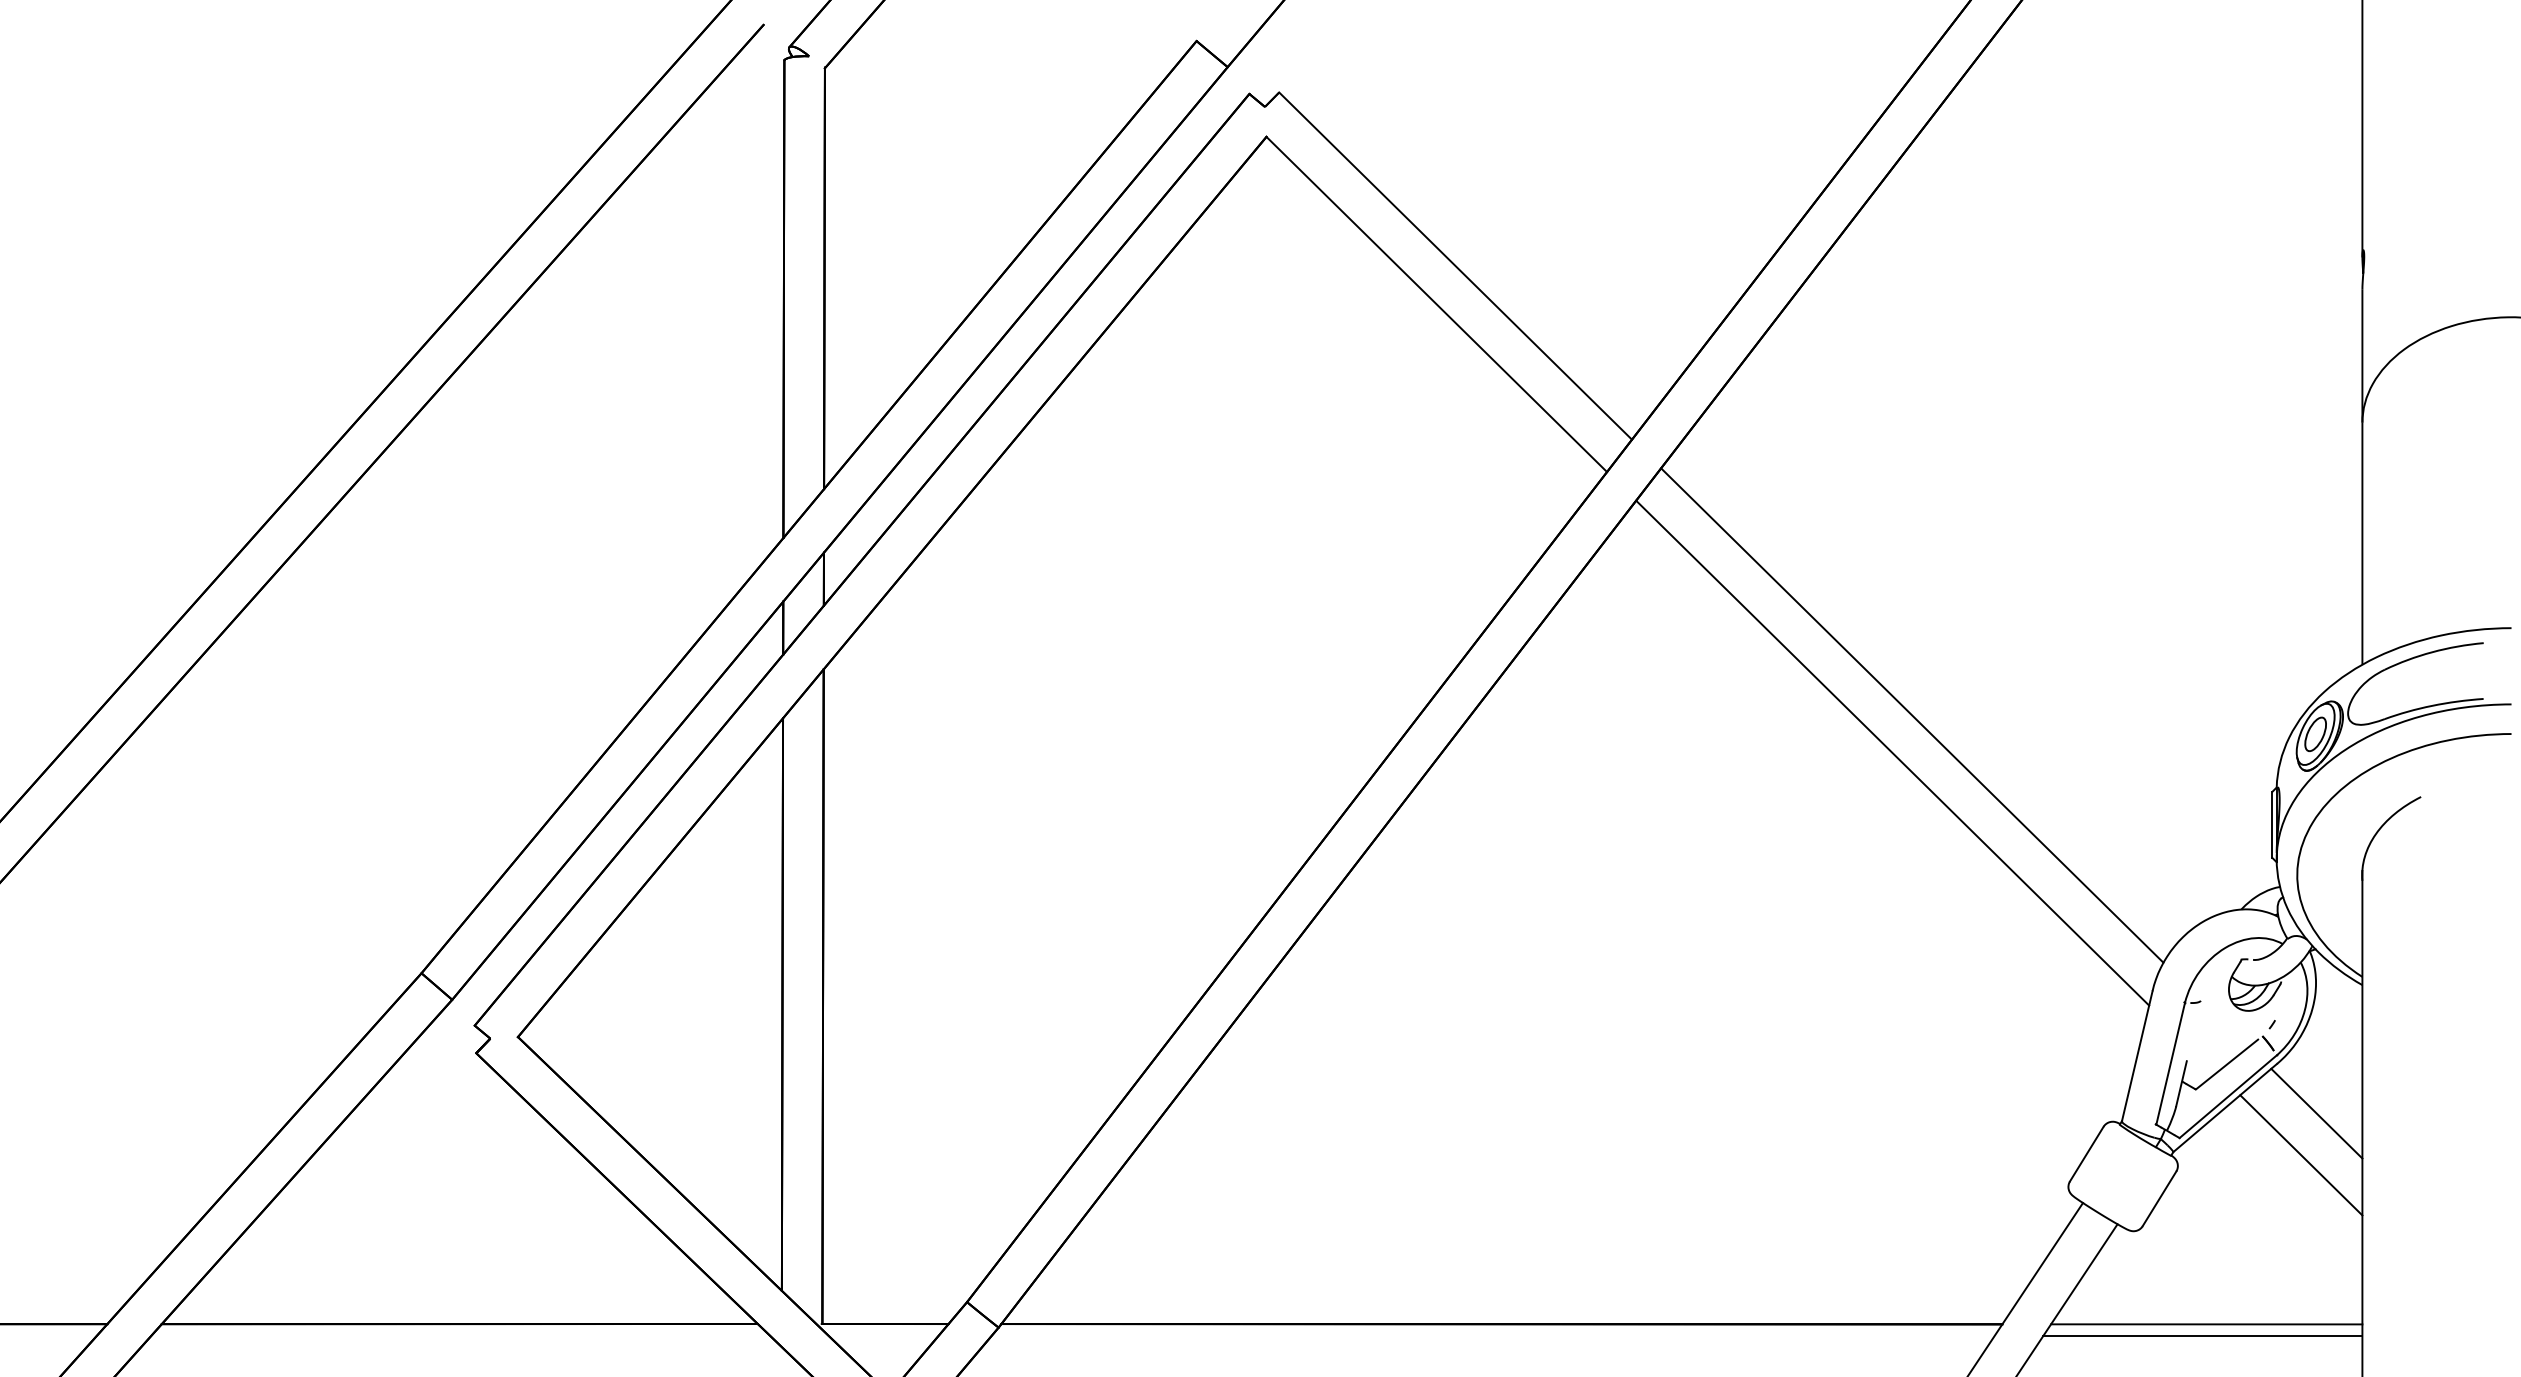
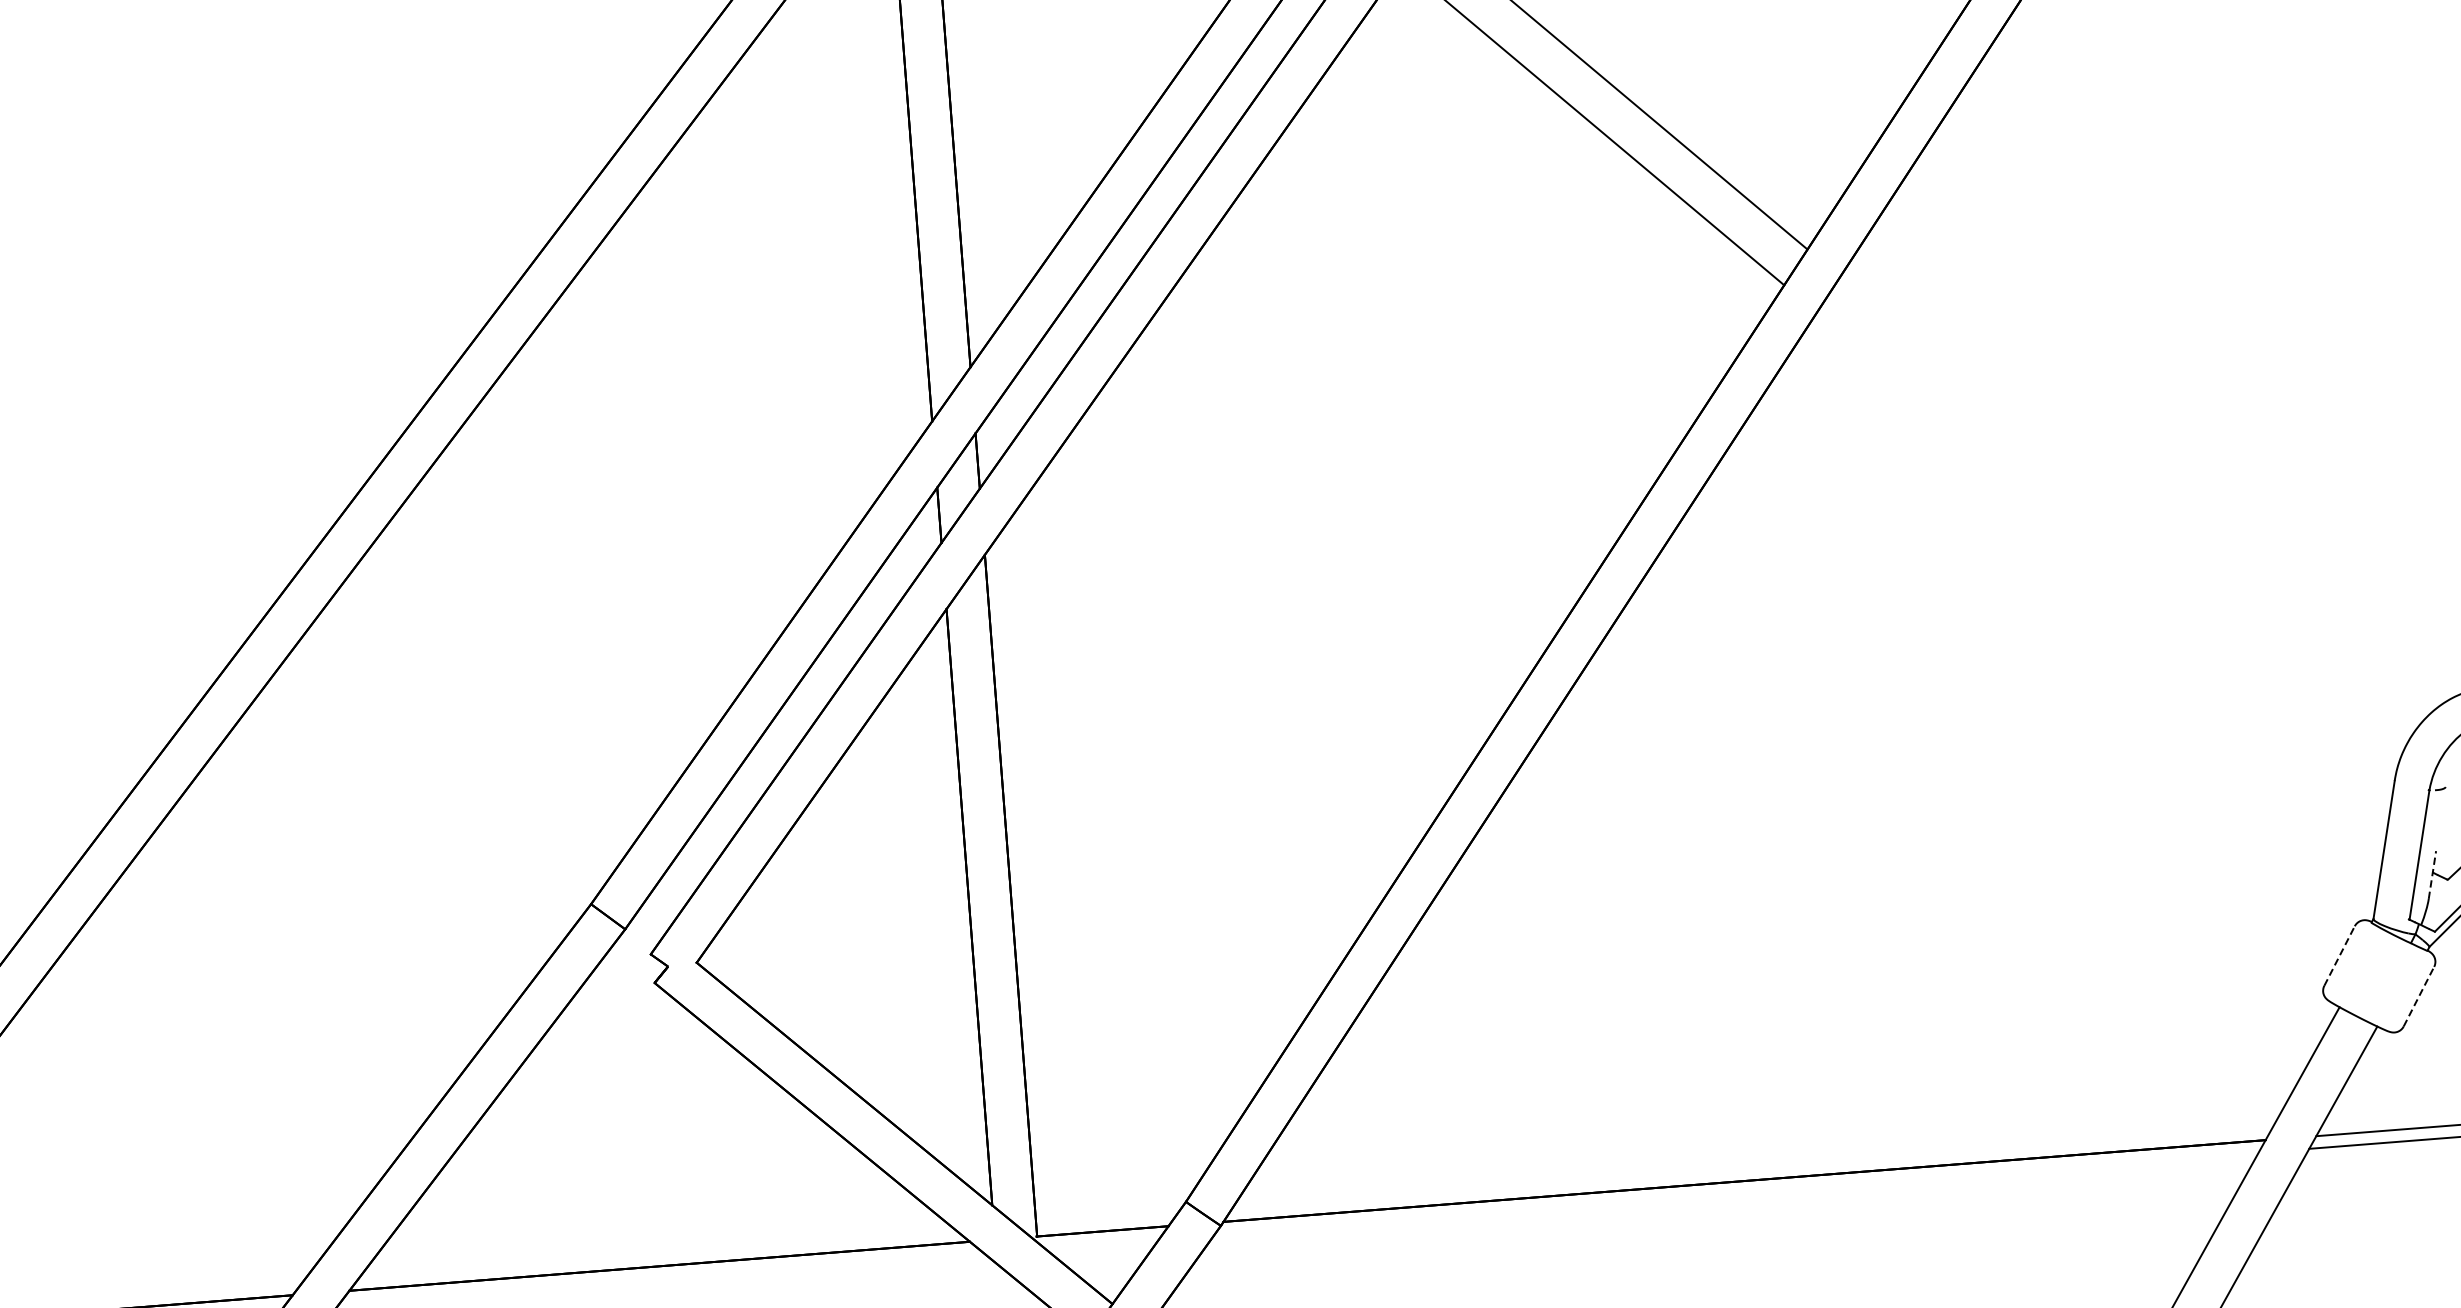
line: (1912, 715) -> (2122, 513), removed
line: (1892, 752) -> (2104, 553), removed
line: (2181, 1083) -> (2432, 874), solid -> dashed
line: (2087, 1153) -> (2340, 955), solid -> dashed
line: (2159, 1198) -> (2418, 996), solid -> dashed

